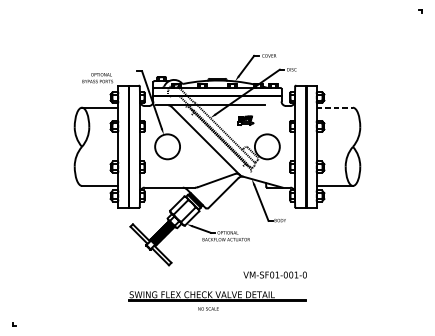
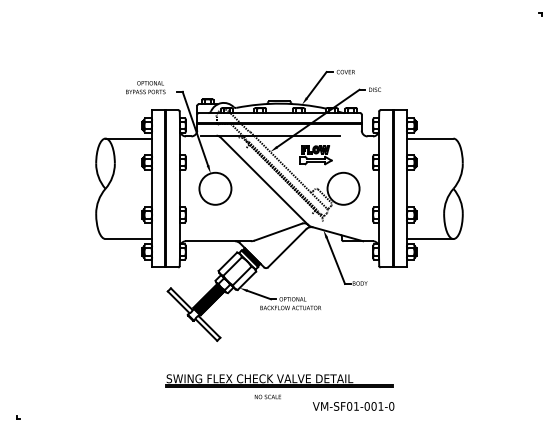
text: (97, 78) -> (145, 87), moved
line: (335, 107) -> (430, 138), dashed -> solid
part: (245, 120) -> (315, 155), size x1.67
text: (275, 275) -> (353, 406), moved

